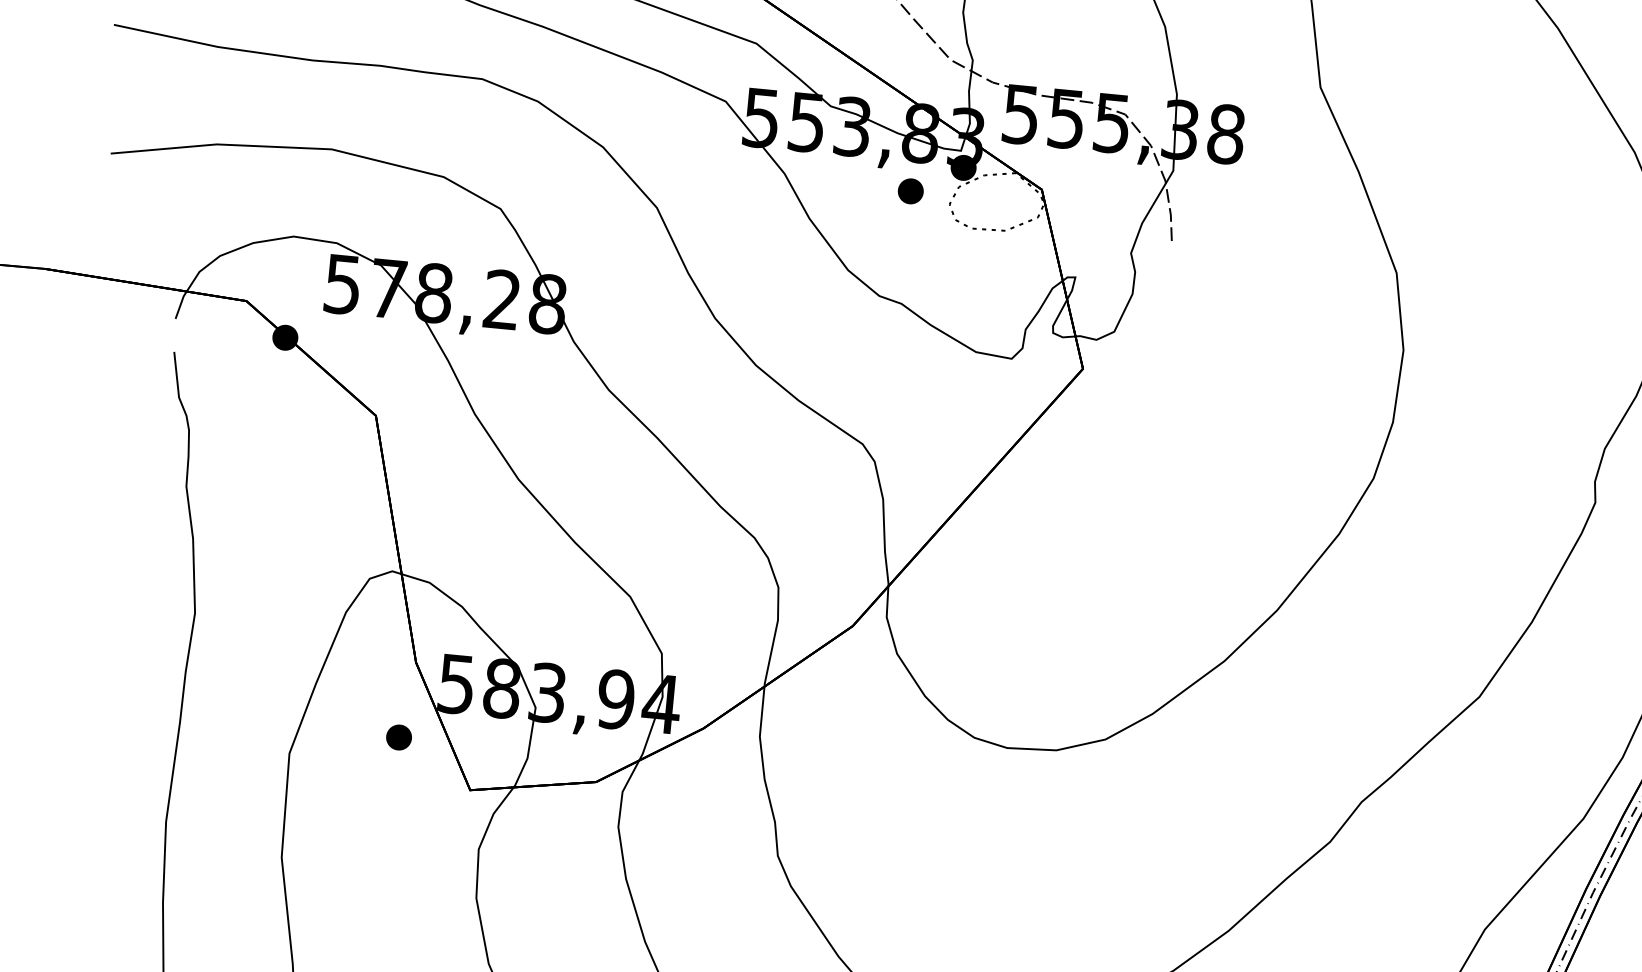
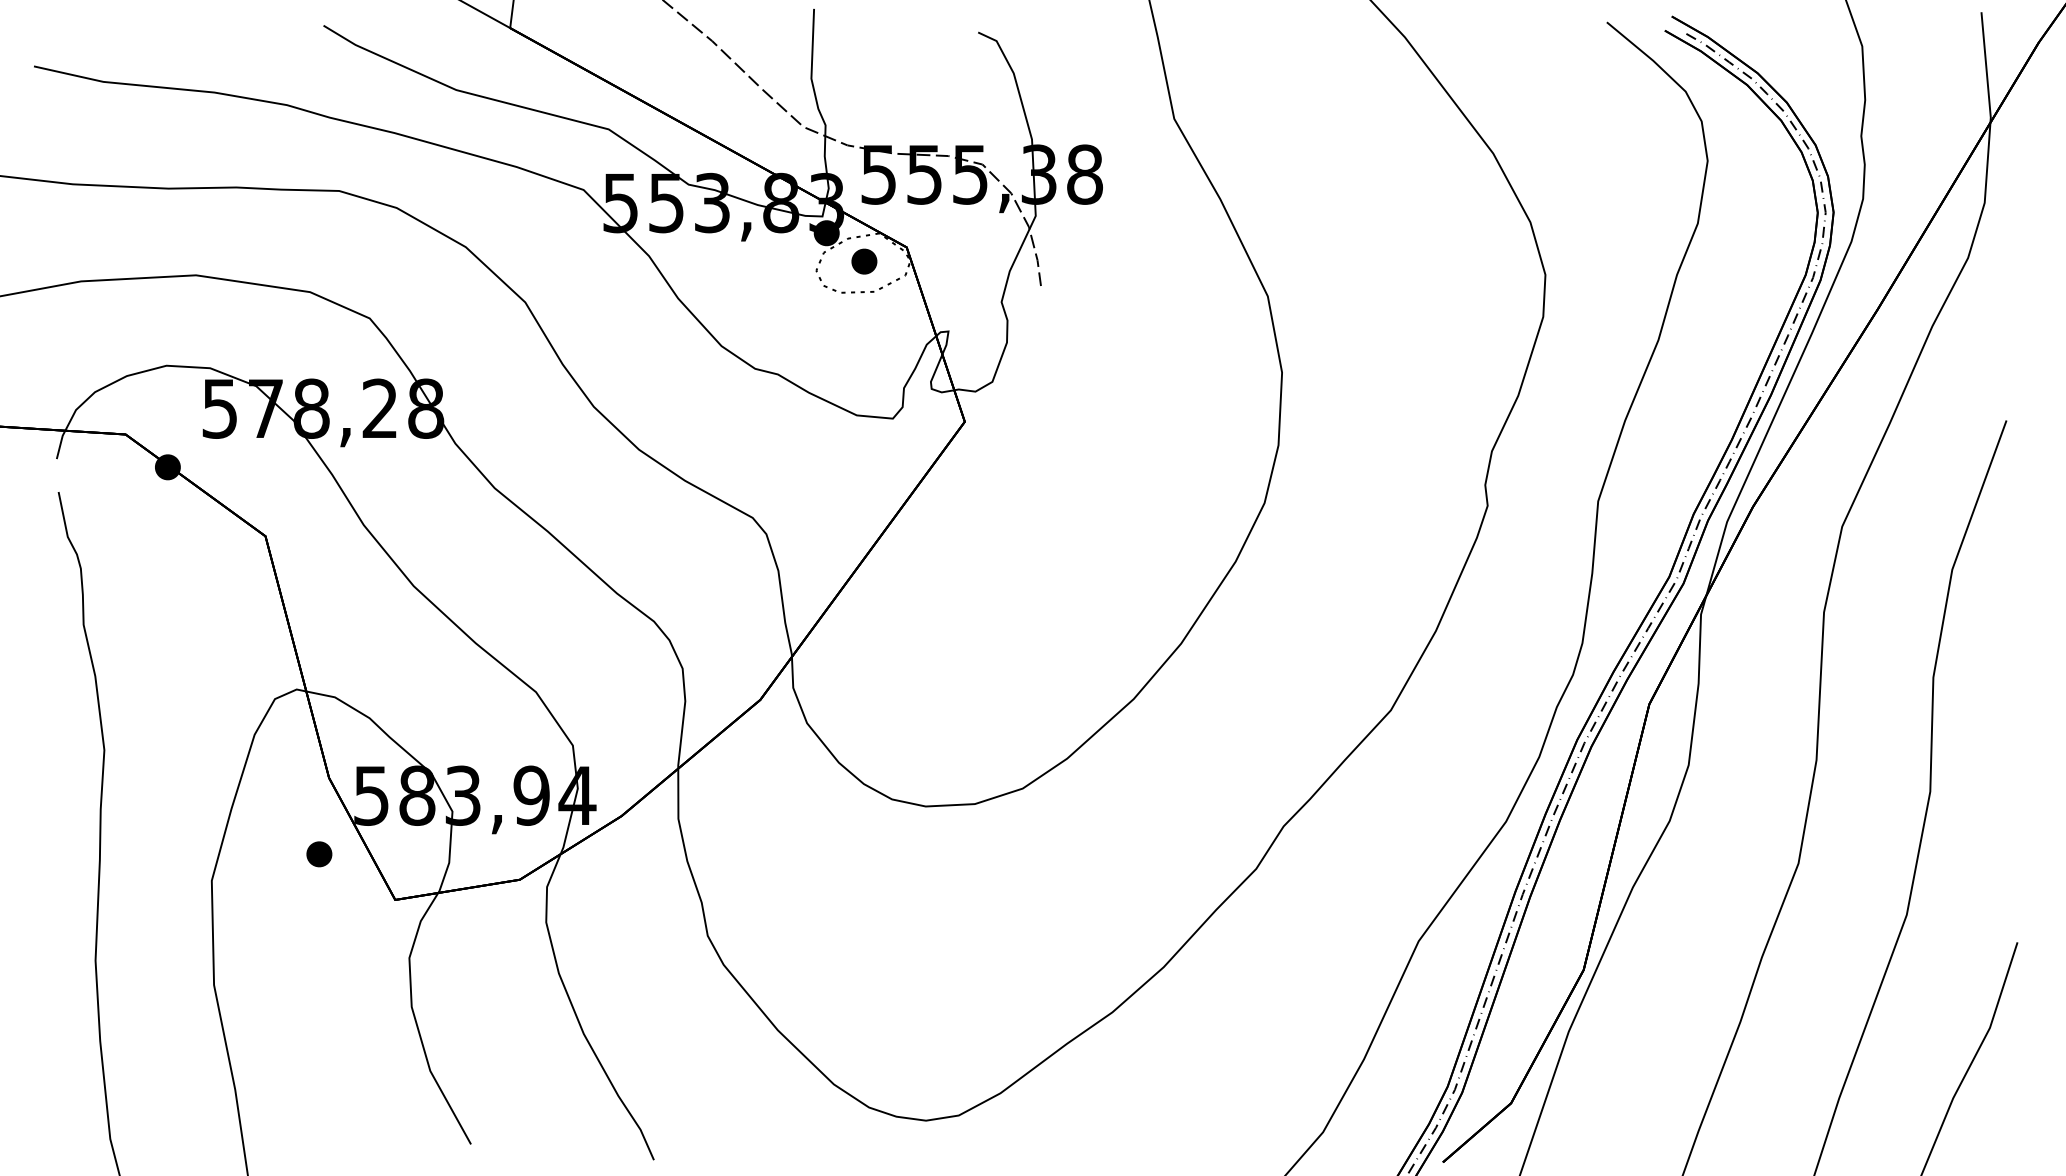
part: (910, 191) -> (864, 261), moved

